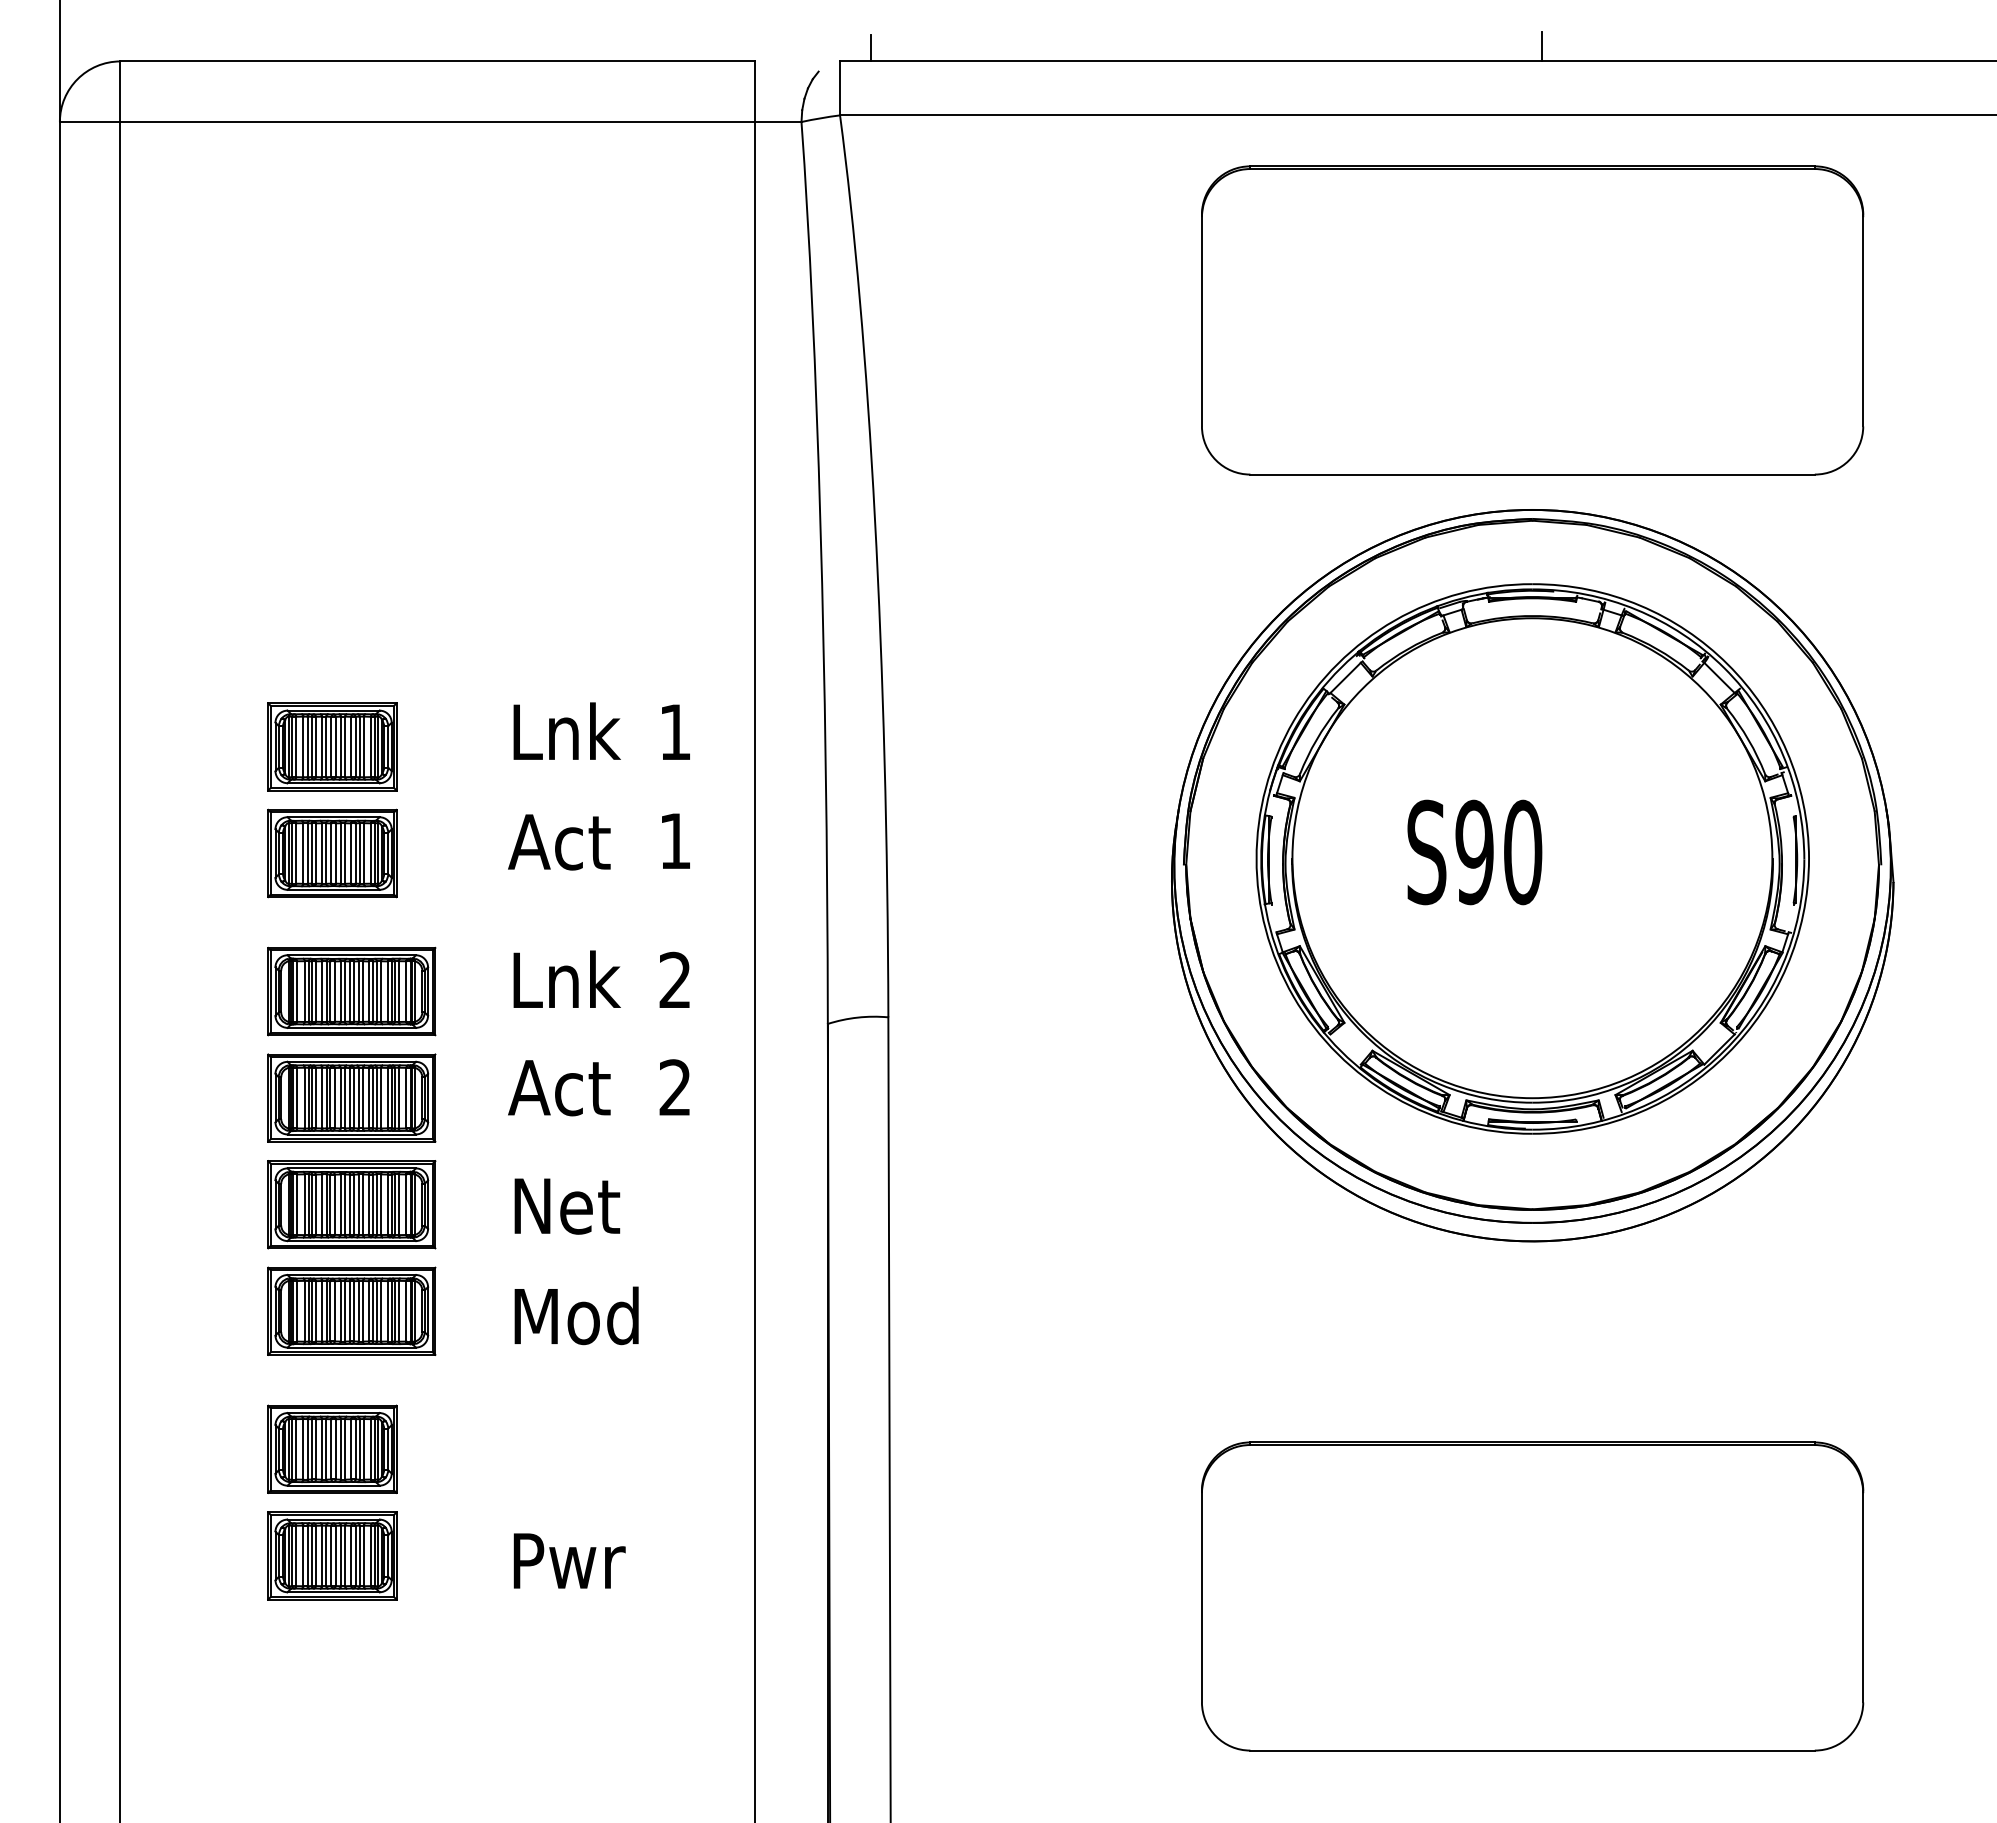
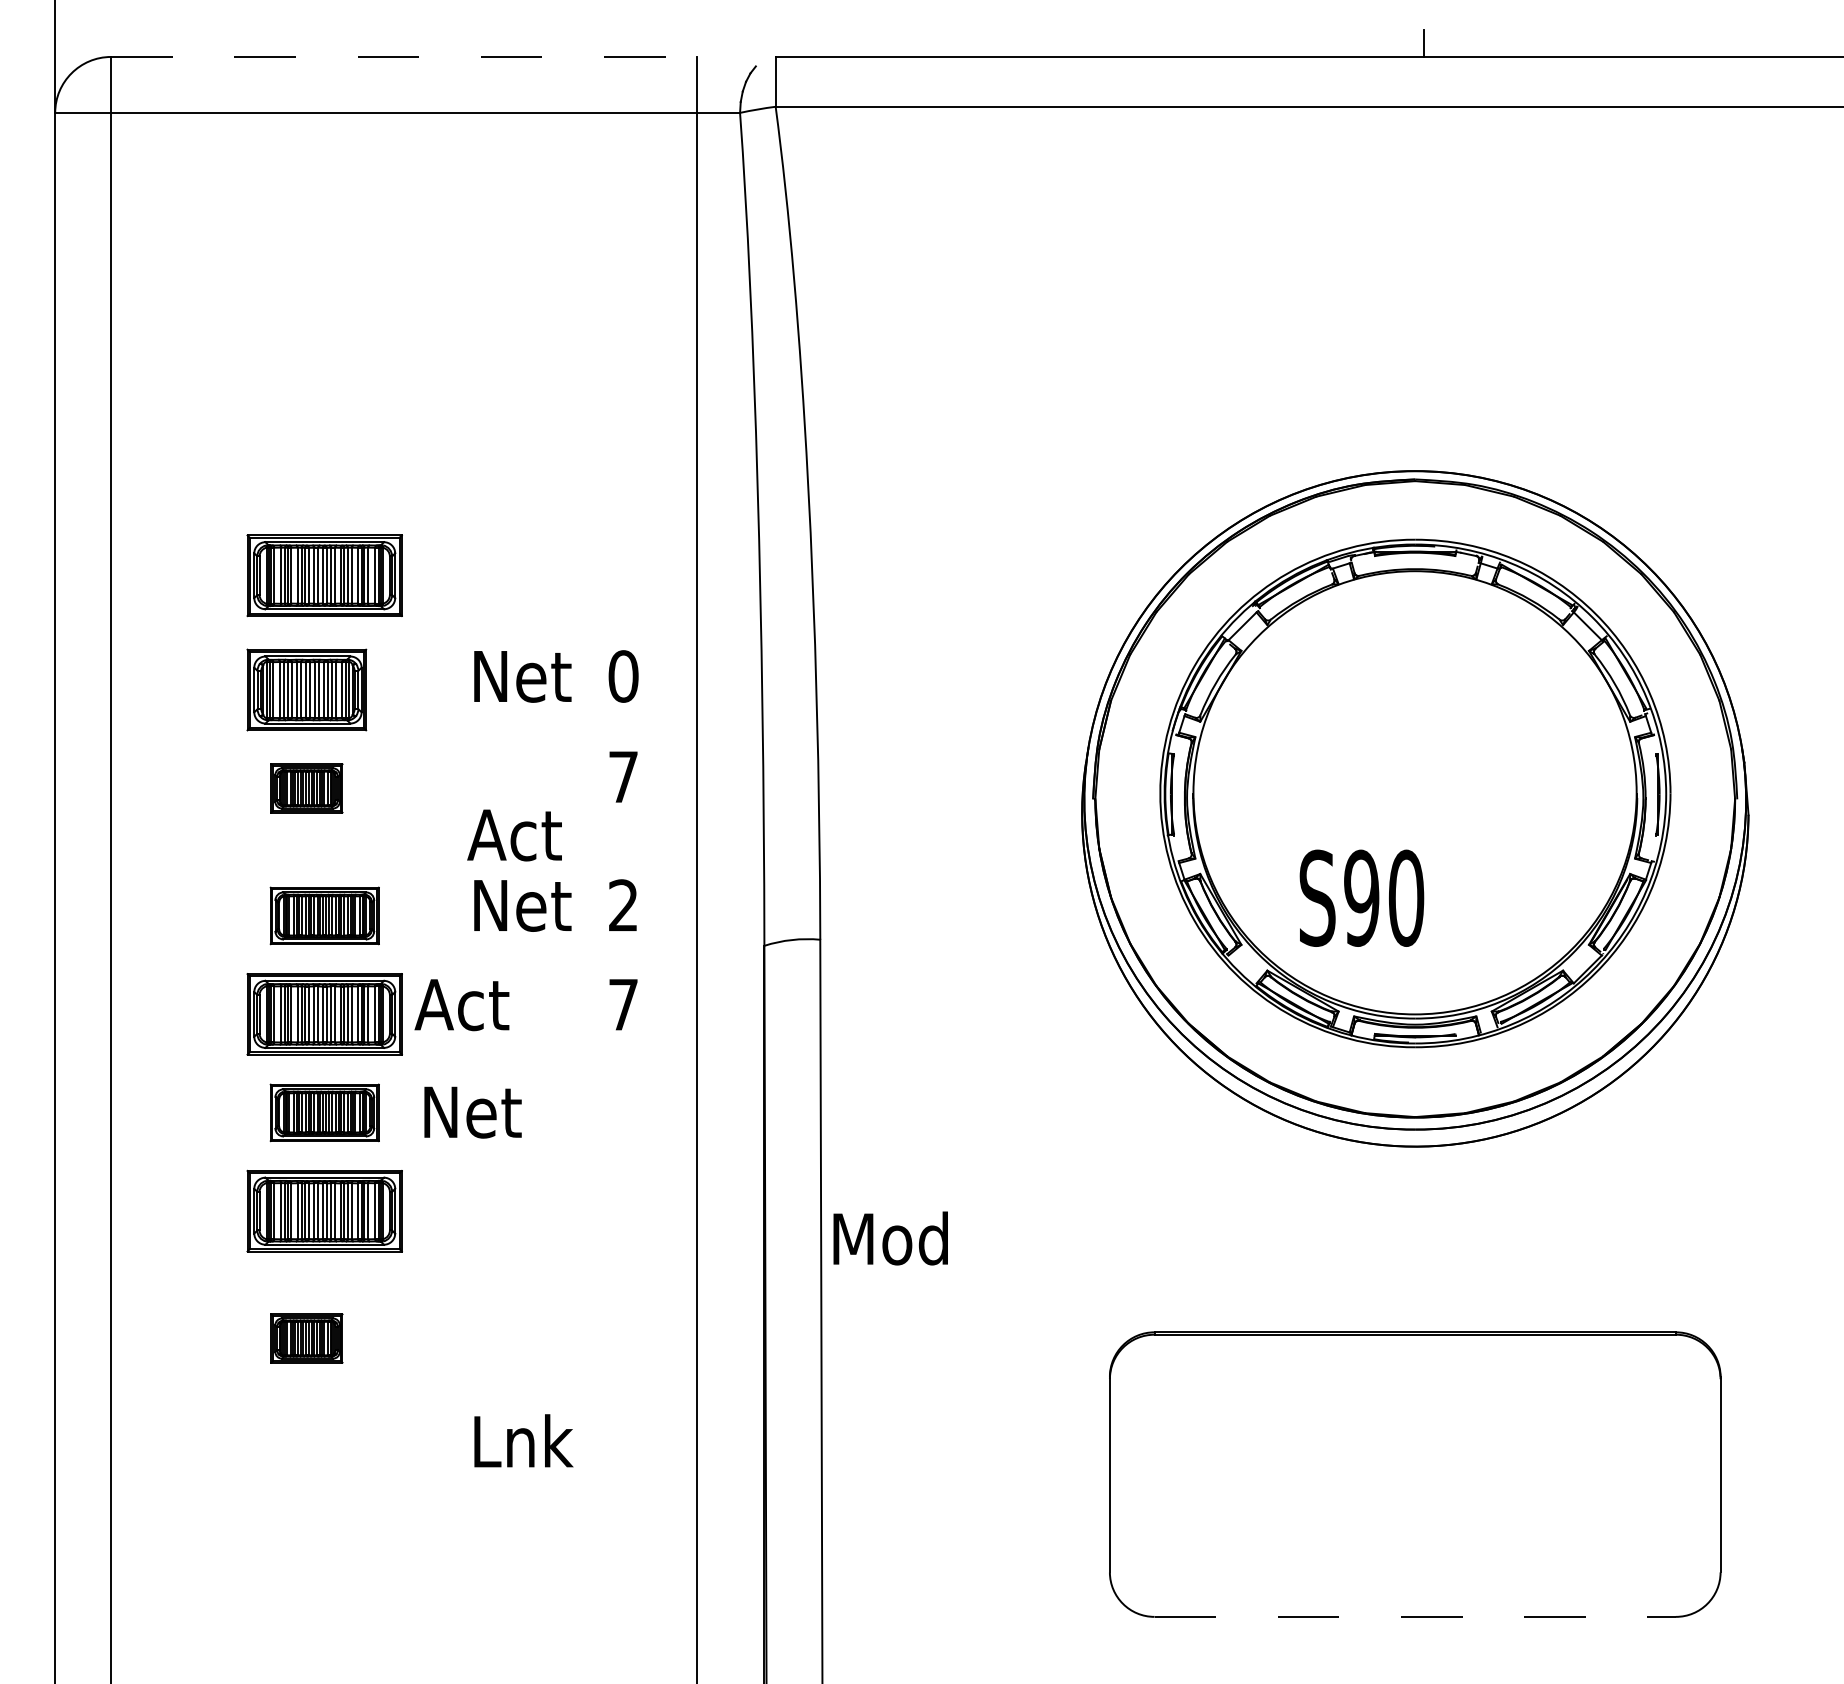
line: (870, 47) -> (803, 44), removed
line: (438, 61) -> (404, 57), solid -> dashed
part: (1532, 320) -> (1415, 296), removed
part: (351, 622) -> (324, 575), added
text: (569, 731) -> (525, 675), Lnk -> Net
text: (675, 731) -> (623, 675), 1 -> 0
text: (675, 840) -> (623, 776), 1 -> 7
text: (559, 842) -> (514, 835), moved
text: (1474, 852) -> (1361, 898), moved
part: (332, 853) -> (306, 788), size x0.6
text: (569, 979) -> (525, 904), Lnk -> Net
part: (351, 991) -> (324, 915), size x0.7
text: (674, 1087) -> (622, 1004), 2 -> 7
text: (559, 1088) -> (462, 1005), moved
part: (351, 1204) -> (324, 1112), size x0.7
text: (567, 1206) -> (473, 1112), moved
text: (576, 1315) -> (890, 1238), moved
part: (332, 1448) -> (306, 1337), size x0.6
part: (332, 1555) -> (306, 1436), removed
text: (572, 1559) -> (528, 1440), Pwr -> Lnk
line: (1533, 1750) -> (1416, 1616), solid -> dashed

